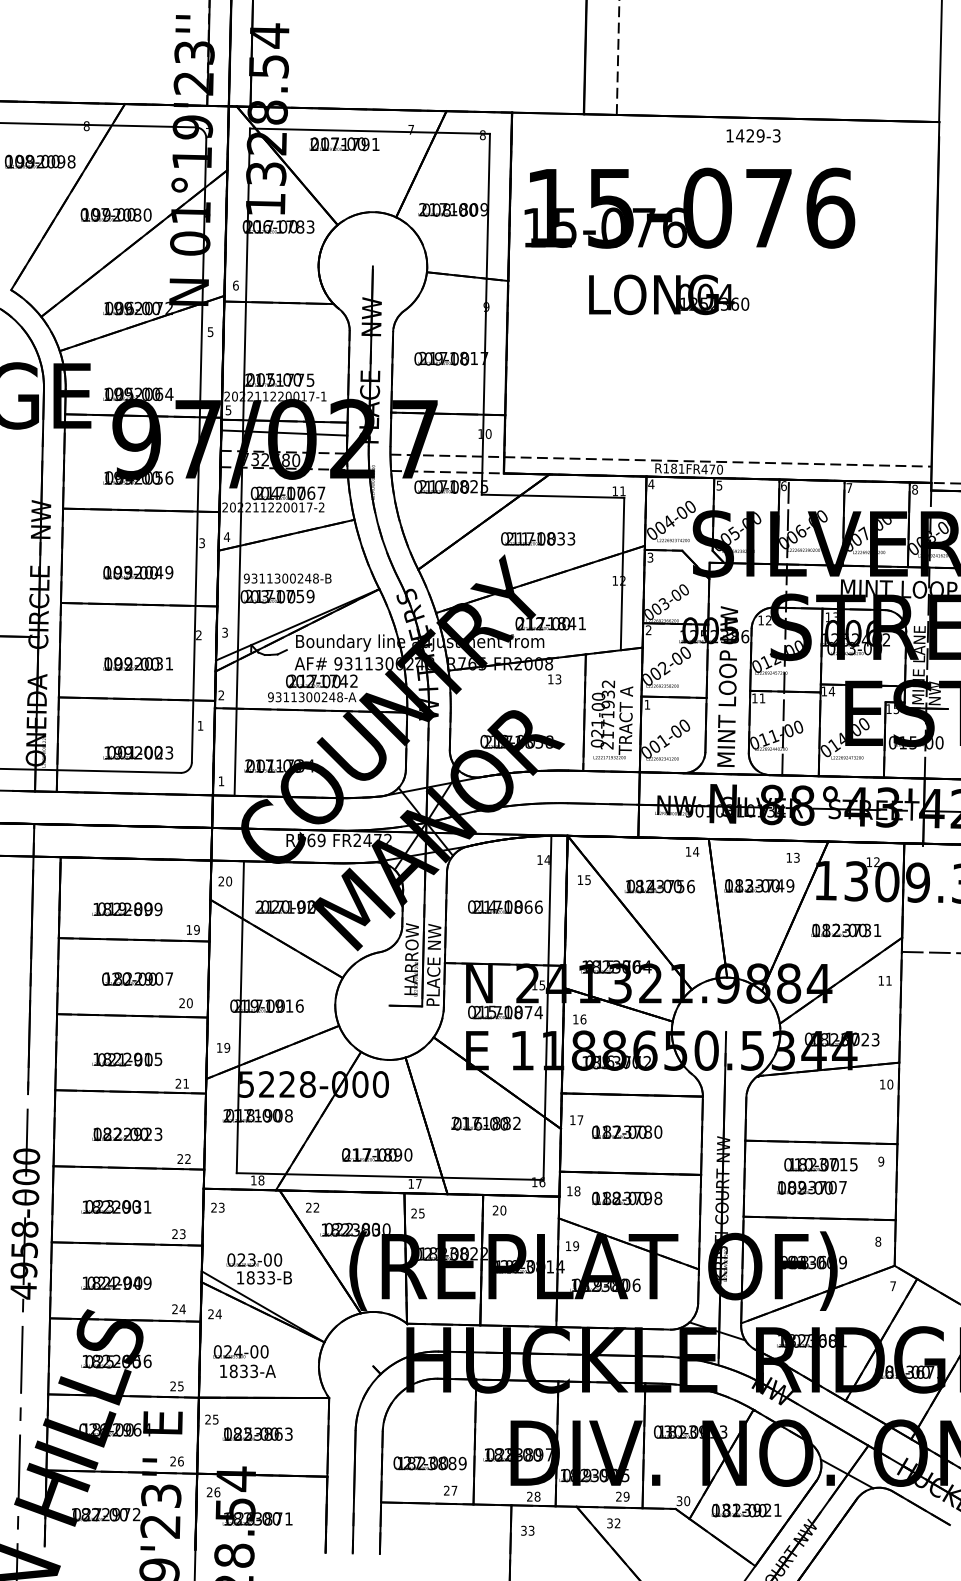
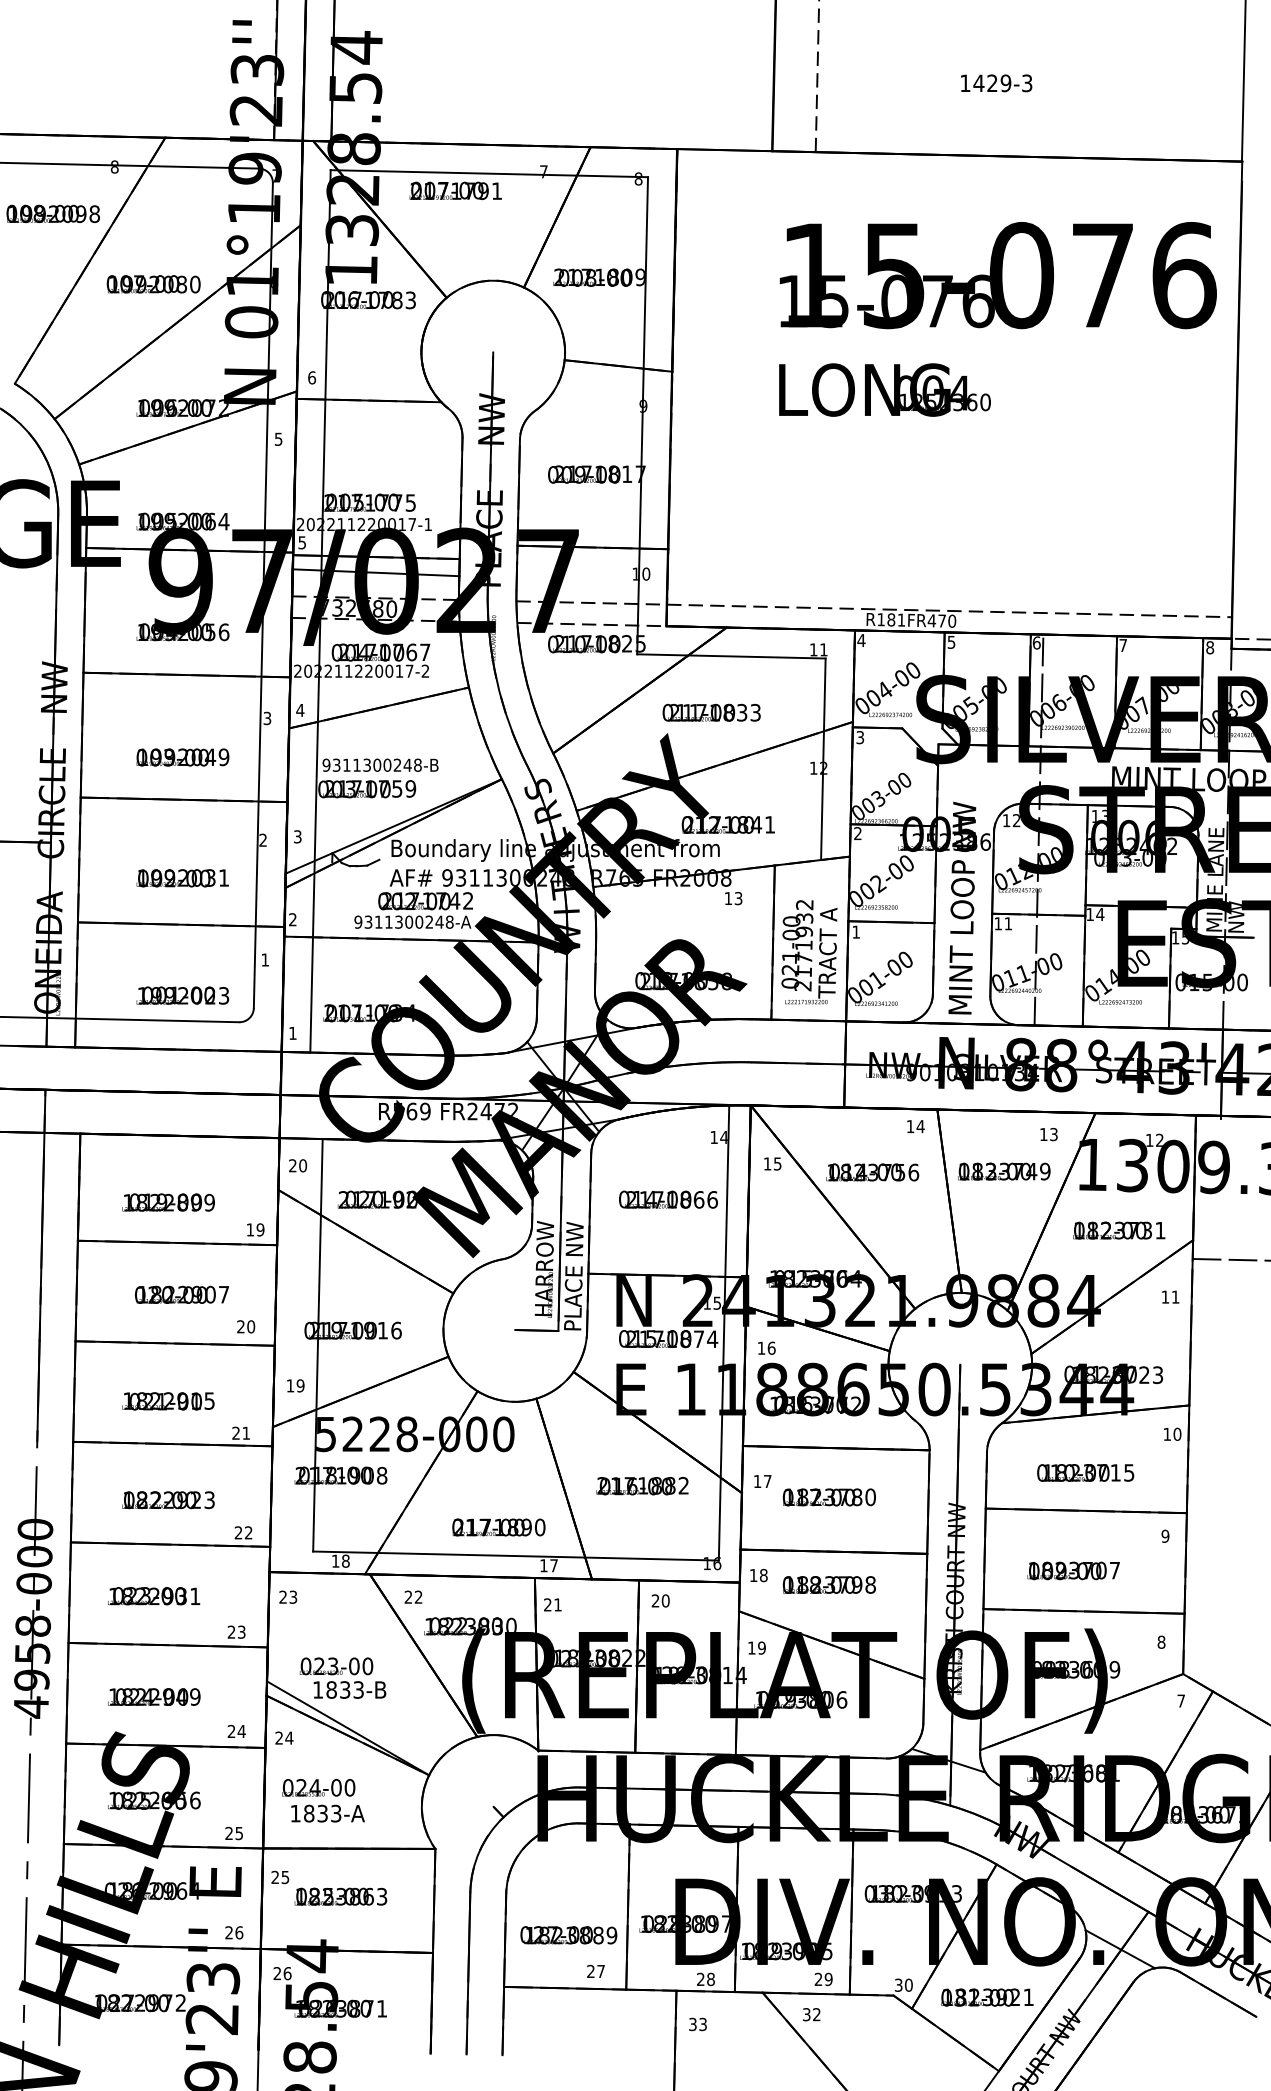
text: (753, 135) -> (996, 82), moved
text: (689, 207) -> (997, 274), moved
text: (820, 1164) -> (1085, 1472), moved
text: (421, 1213) -> (557, 1604), 25 -> 21

